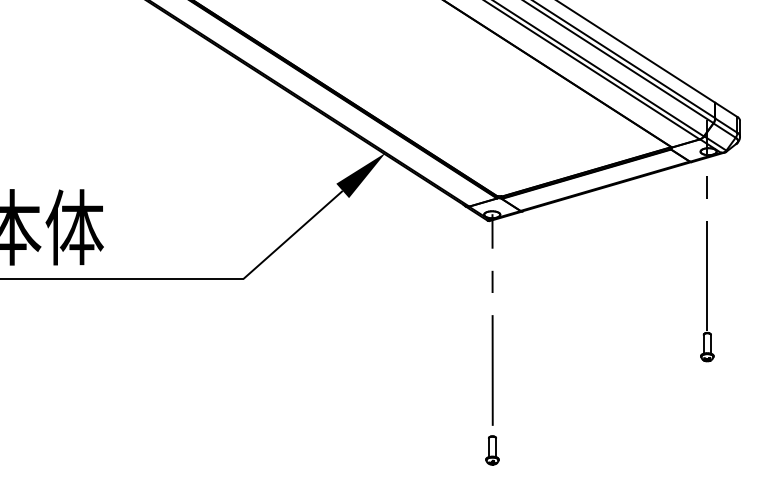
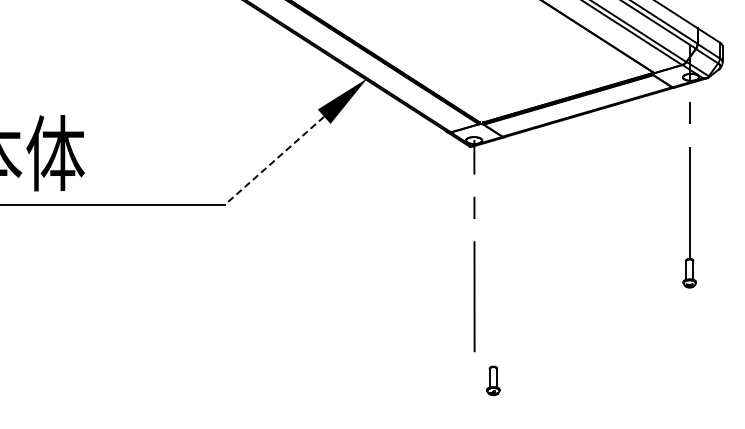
line: (292, 235) -> (273, 161), solid -> dashed
part: (492, 450) -> (493, 380), moved

